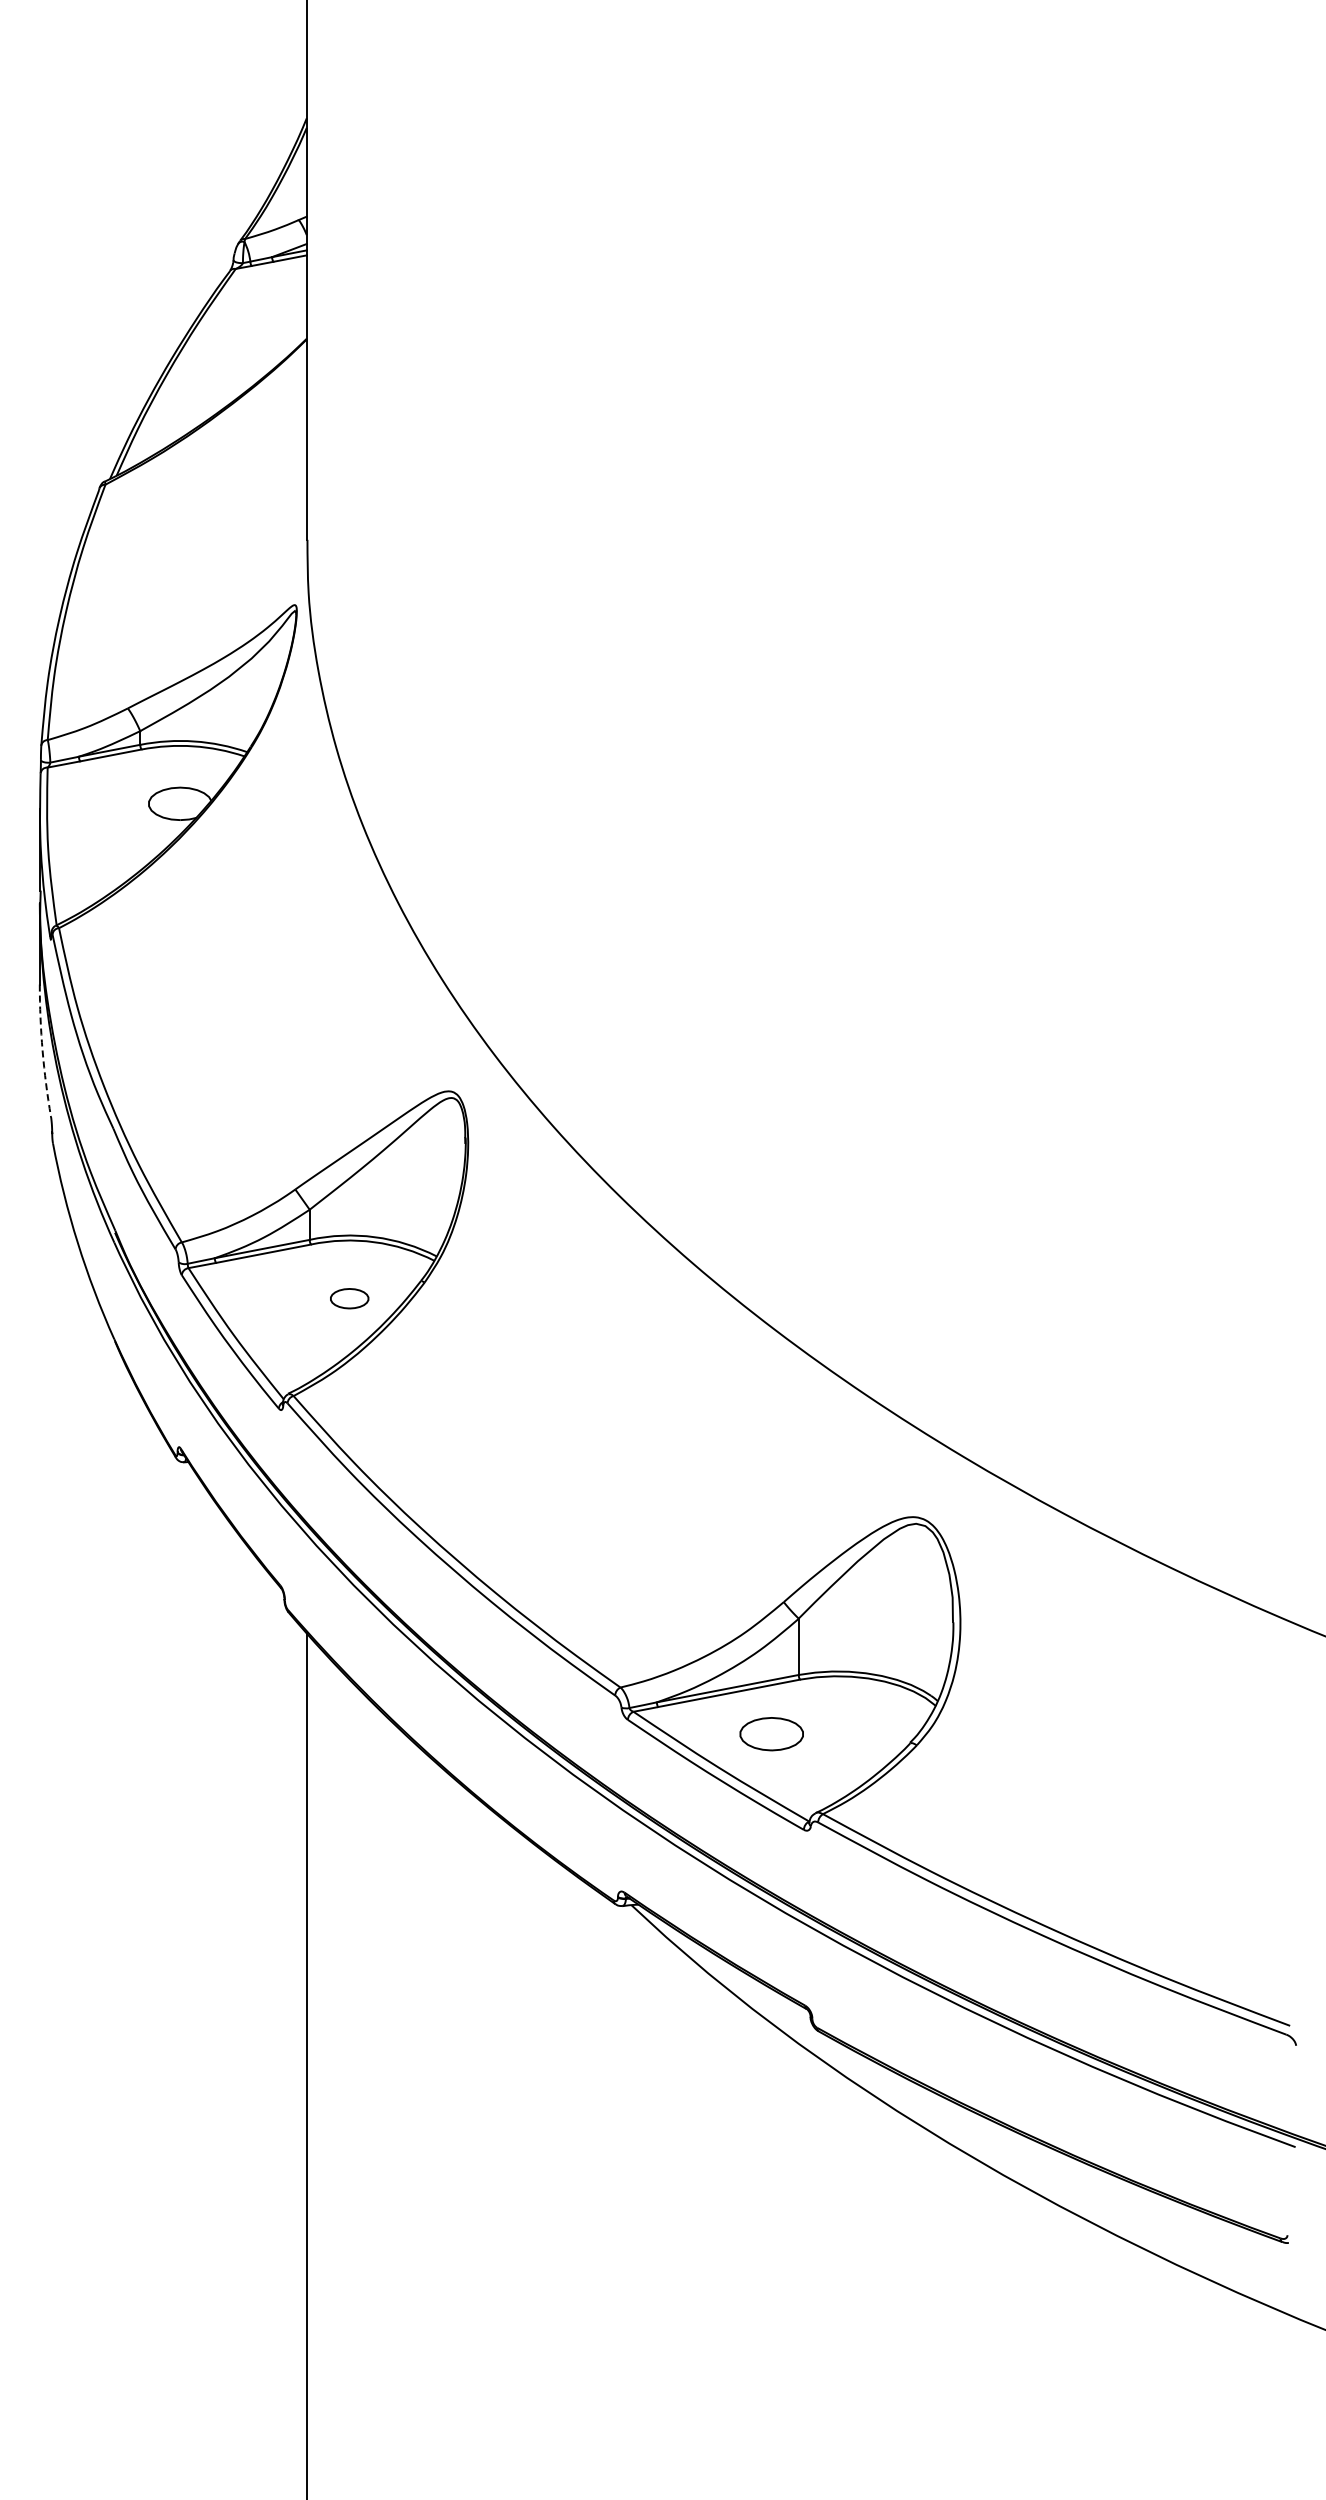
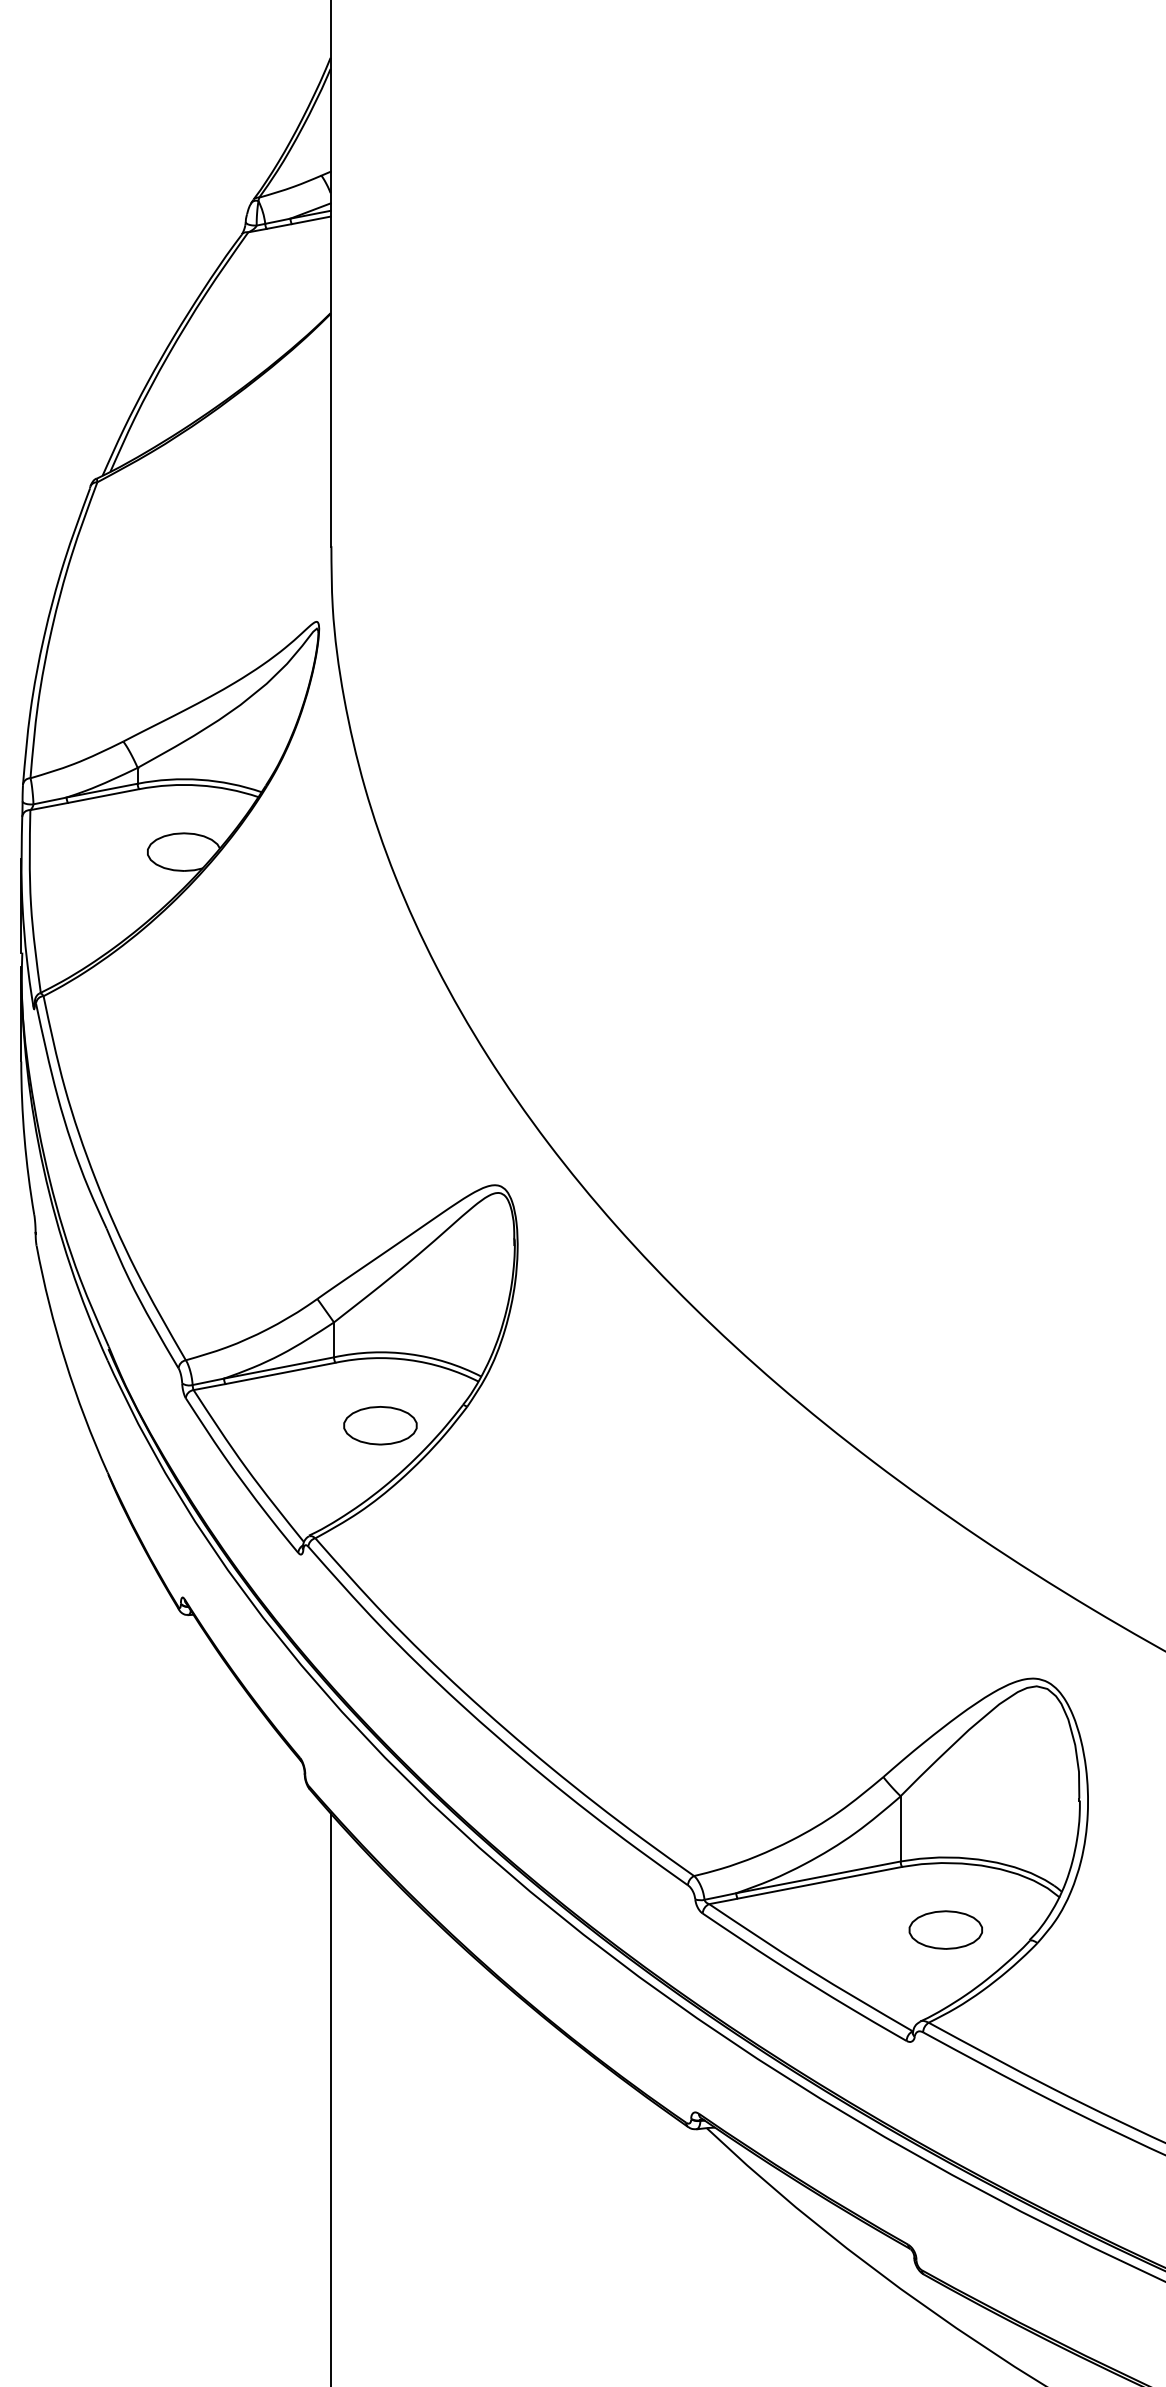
arc: (42, 1050) -> (24, 1137), dashed -> solid
part: (349, 1298) -> (380, 1425), size x1.67
part: (771, 1734) -> (945, 1930), moved

